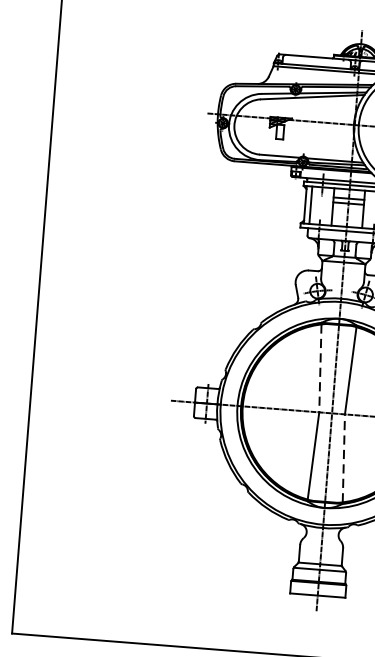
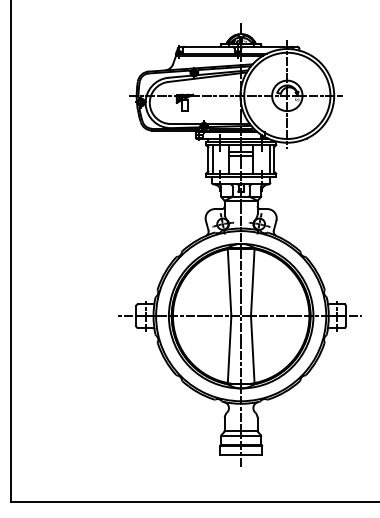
line: (320, 368) -> (229, 282), dashed -> solid
line: (343, 458) -> (252, 349), dashed -> solid

